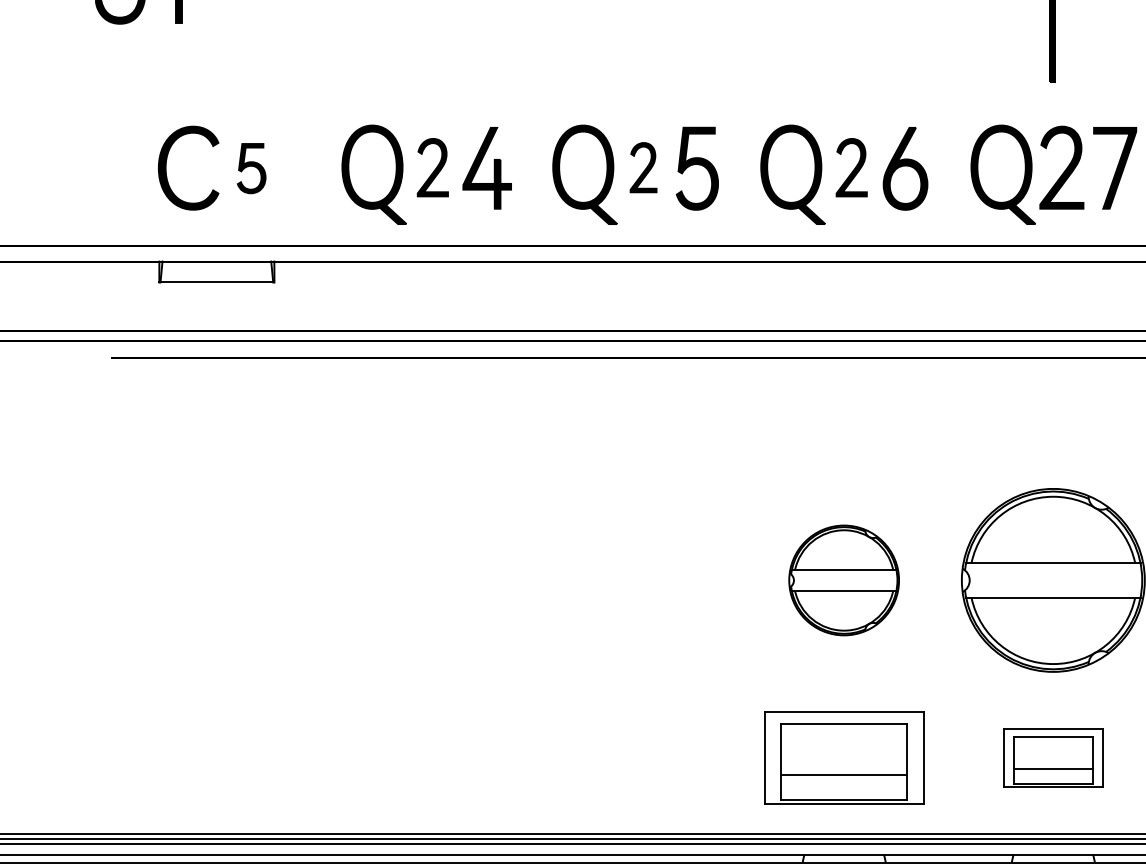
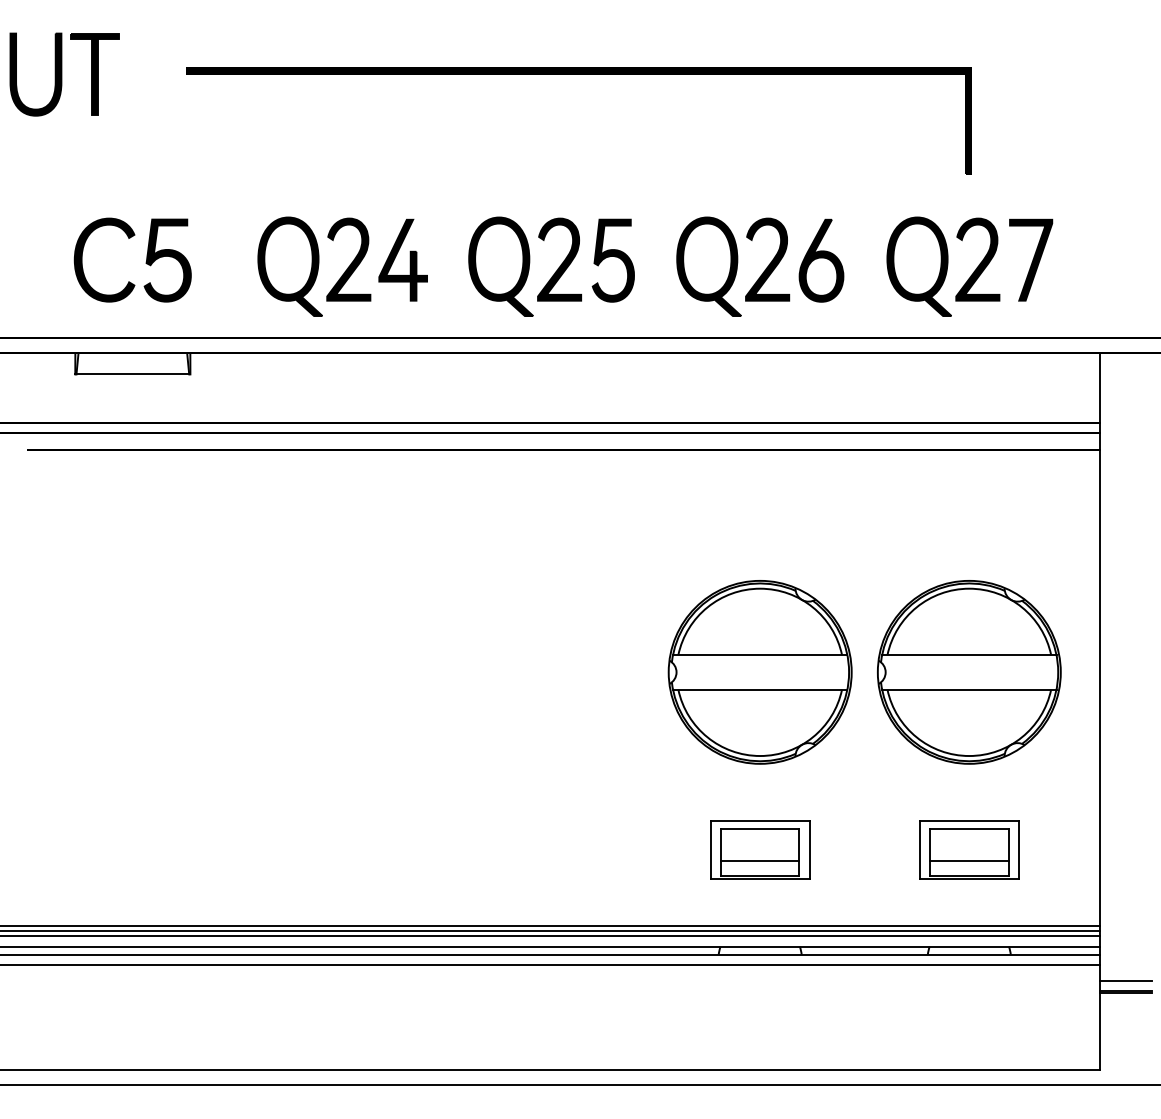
part: (432, 167) -> (348, 259), size x1.43
part: (643, 167) -> (559, 259), size x1.67
part: (851, 167) -> (767, 259), size x1.43
part: (251, 168) -> (167, 260), size x1.67
part: (843, 580) -> (759, 672), size x1.67
part: (844, 757) -> (760, 849), size x0.62

